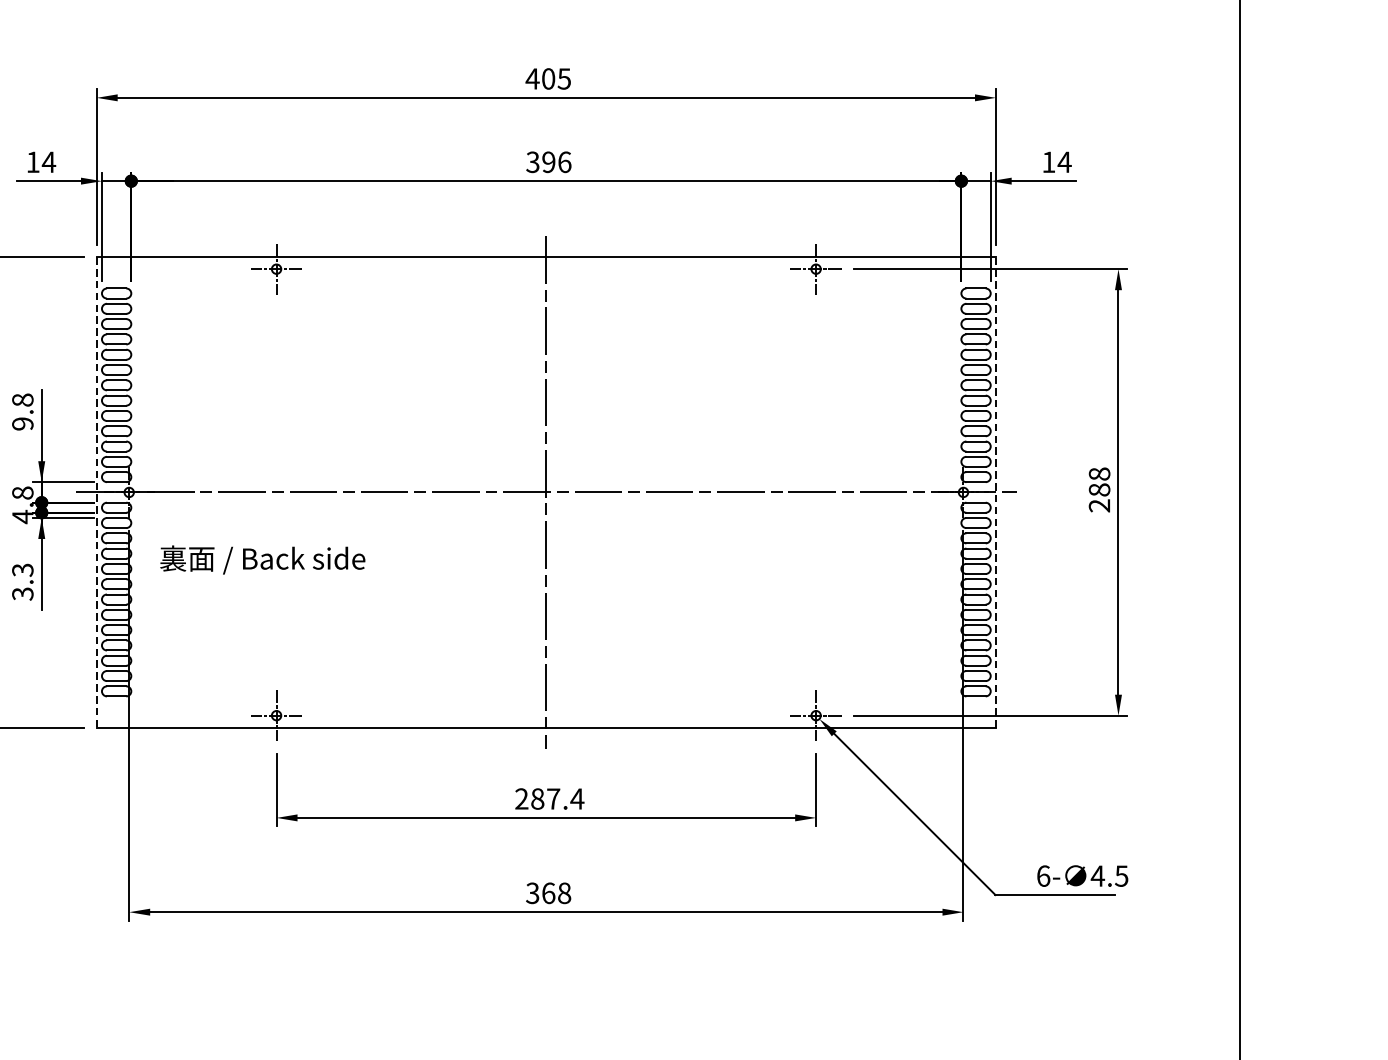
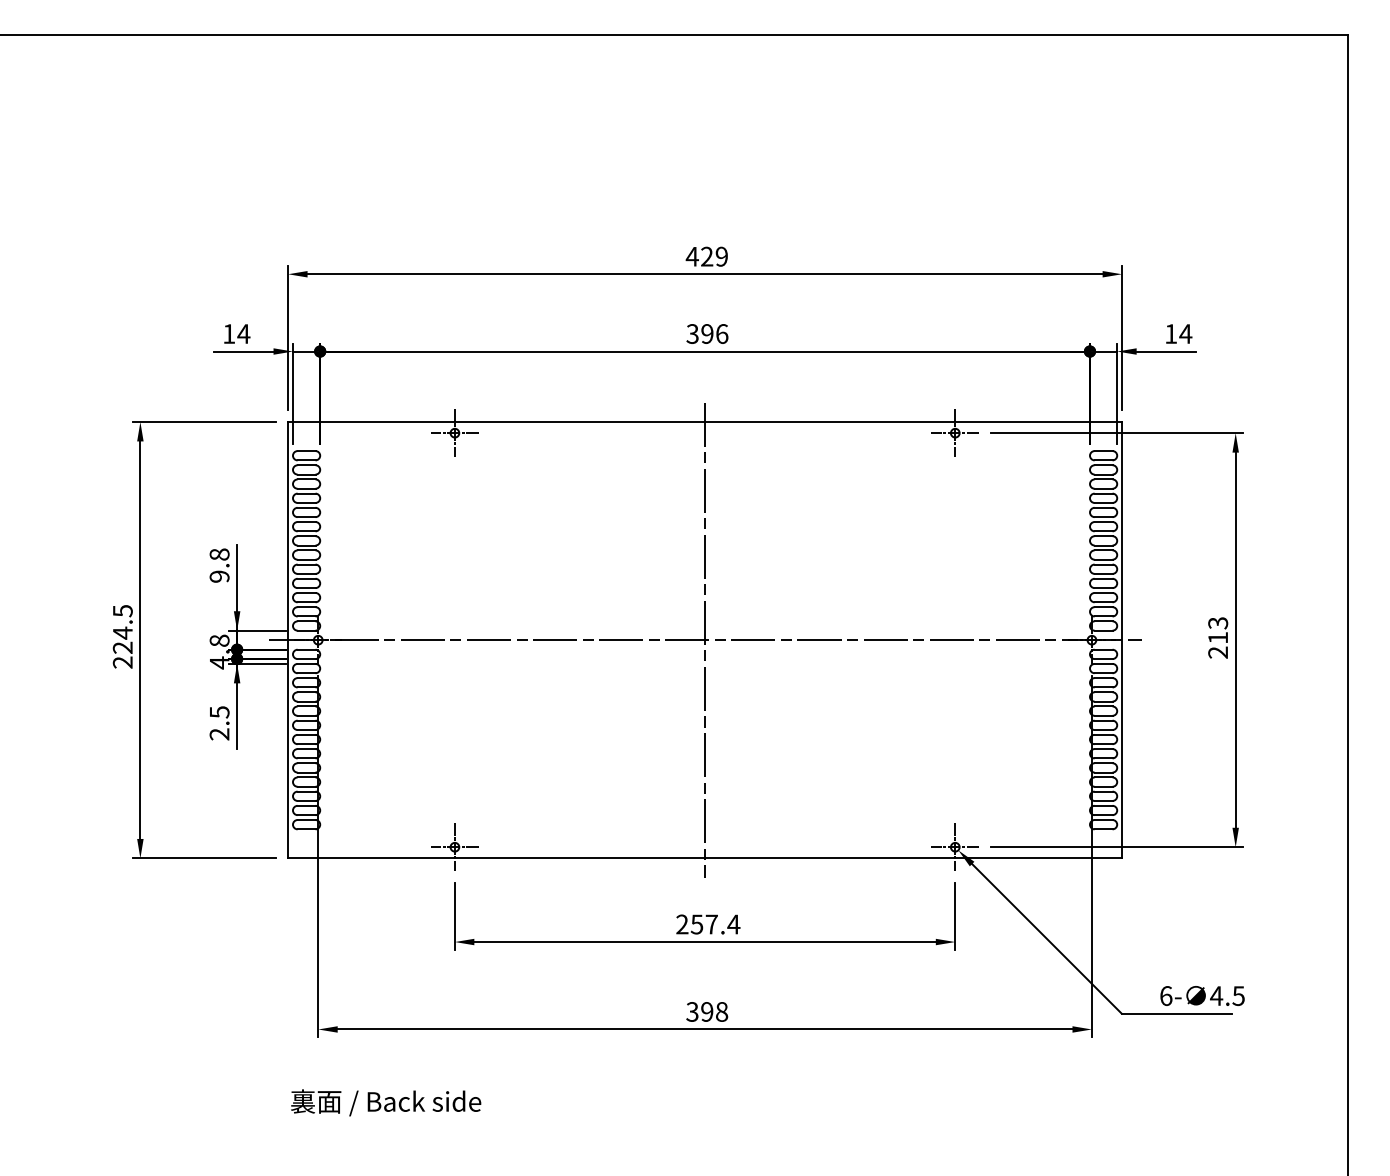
text: (556, 78) -> (714, 256), 405 -> 429
text: (1099, 481) -> (1218, 630), 288 -> 213
line: (996, 491) -> (1122, 639), dashed -> solid
line: (97, 492) -> (288, 640), dashed -> solid
text: (263, 559) -> (386, 1102), moved
text: (22, 582) -> (219, 723), 3.3 -> 2.5
text: (537, 799) -> (696, 924), 287.4 -> 257.4
text: (548, 892) -> (707, 1011), 368 -> 398

